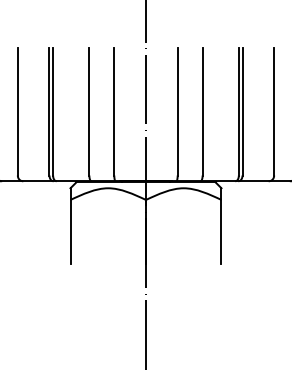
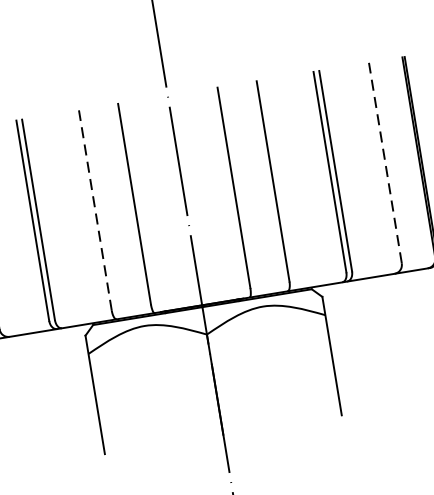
line: (89, 111) -> (95, 210), solid -> dashed
line: (274, 111) -> (385, 162), solid -> dashed

